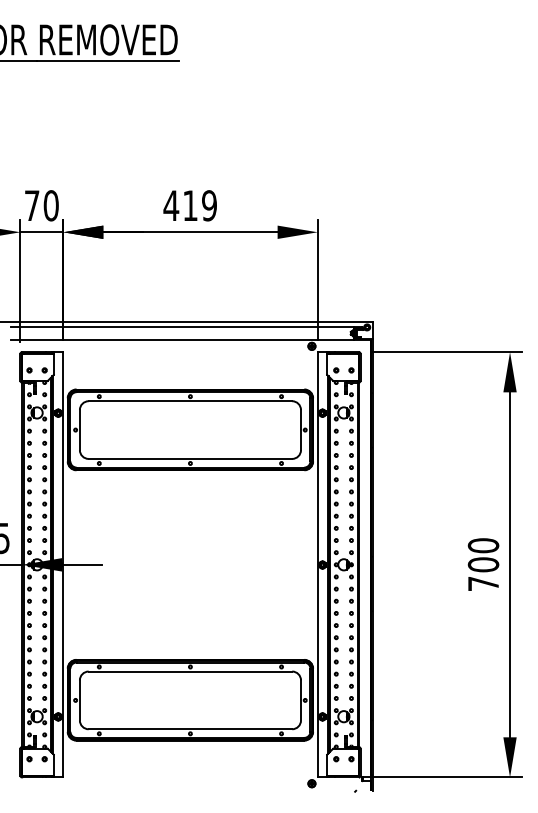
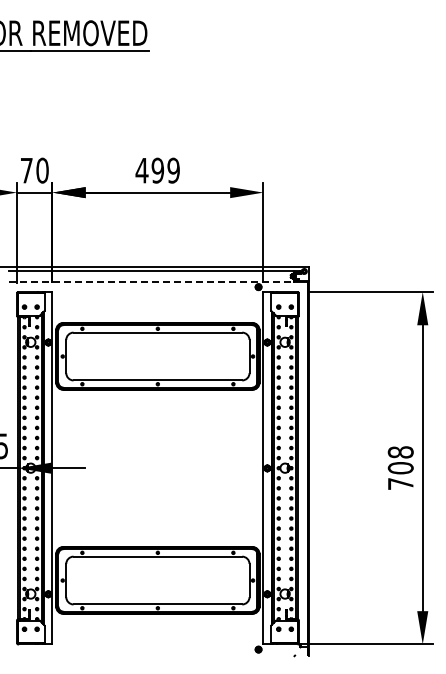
text: (189, 205) -> (157, 170), 419 -> 499
line: (183, 339) -> (152, 281), solid -> dashed
text: (483, 545) -> (400, 452), 700 -> 708

